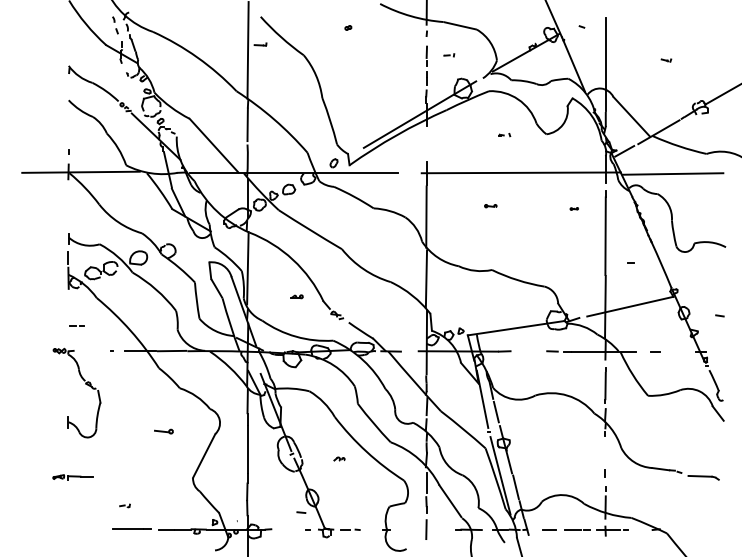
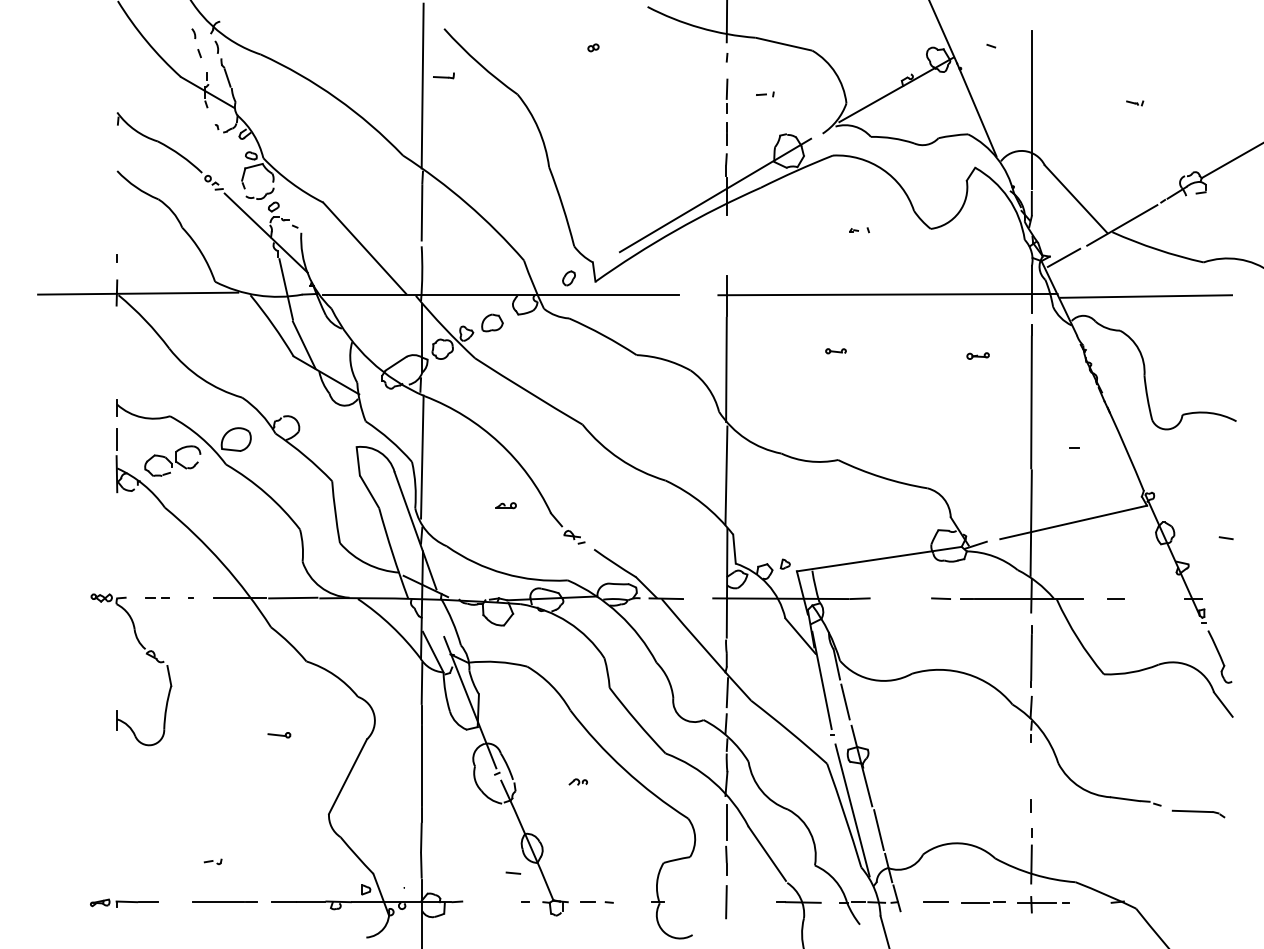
part: (574, 208) -> (978, 355), size x1.67
line: (76, 325) -> (156, 597), moved
part: (163, 431) -> (278, 735), size x0.71
part: (72, 477) -> (123, 903), moved

